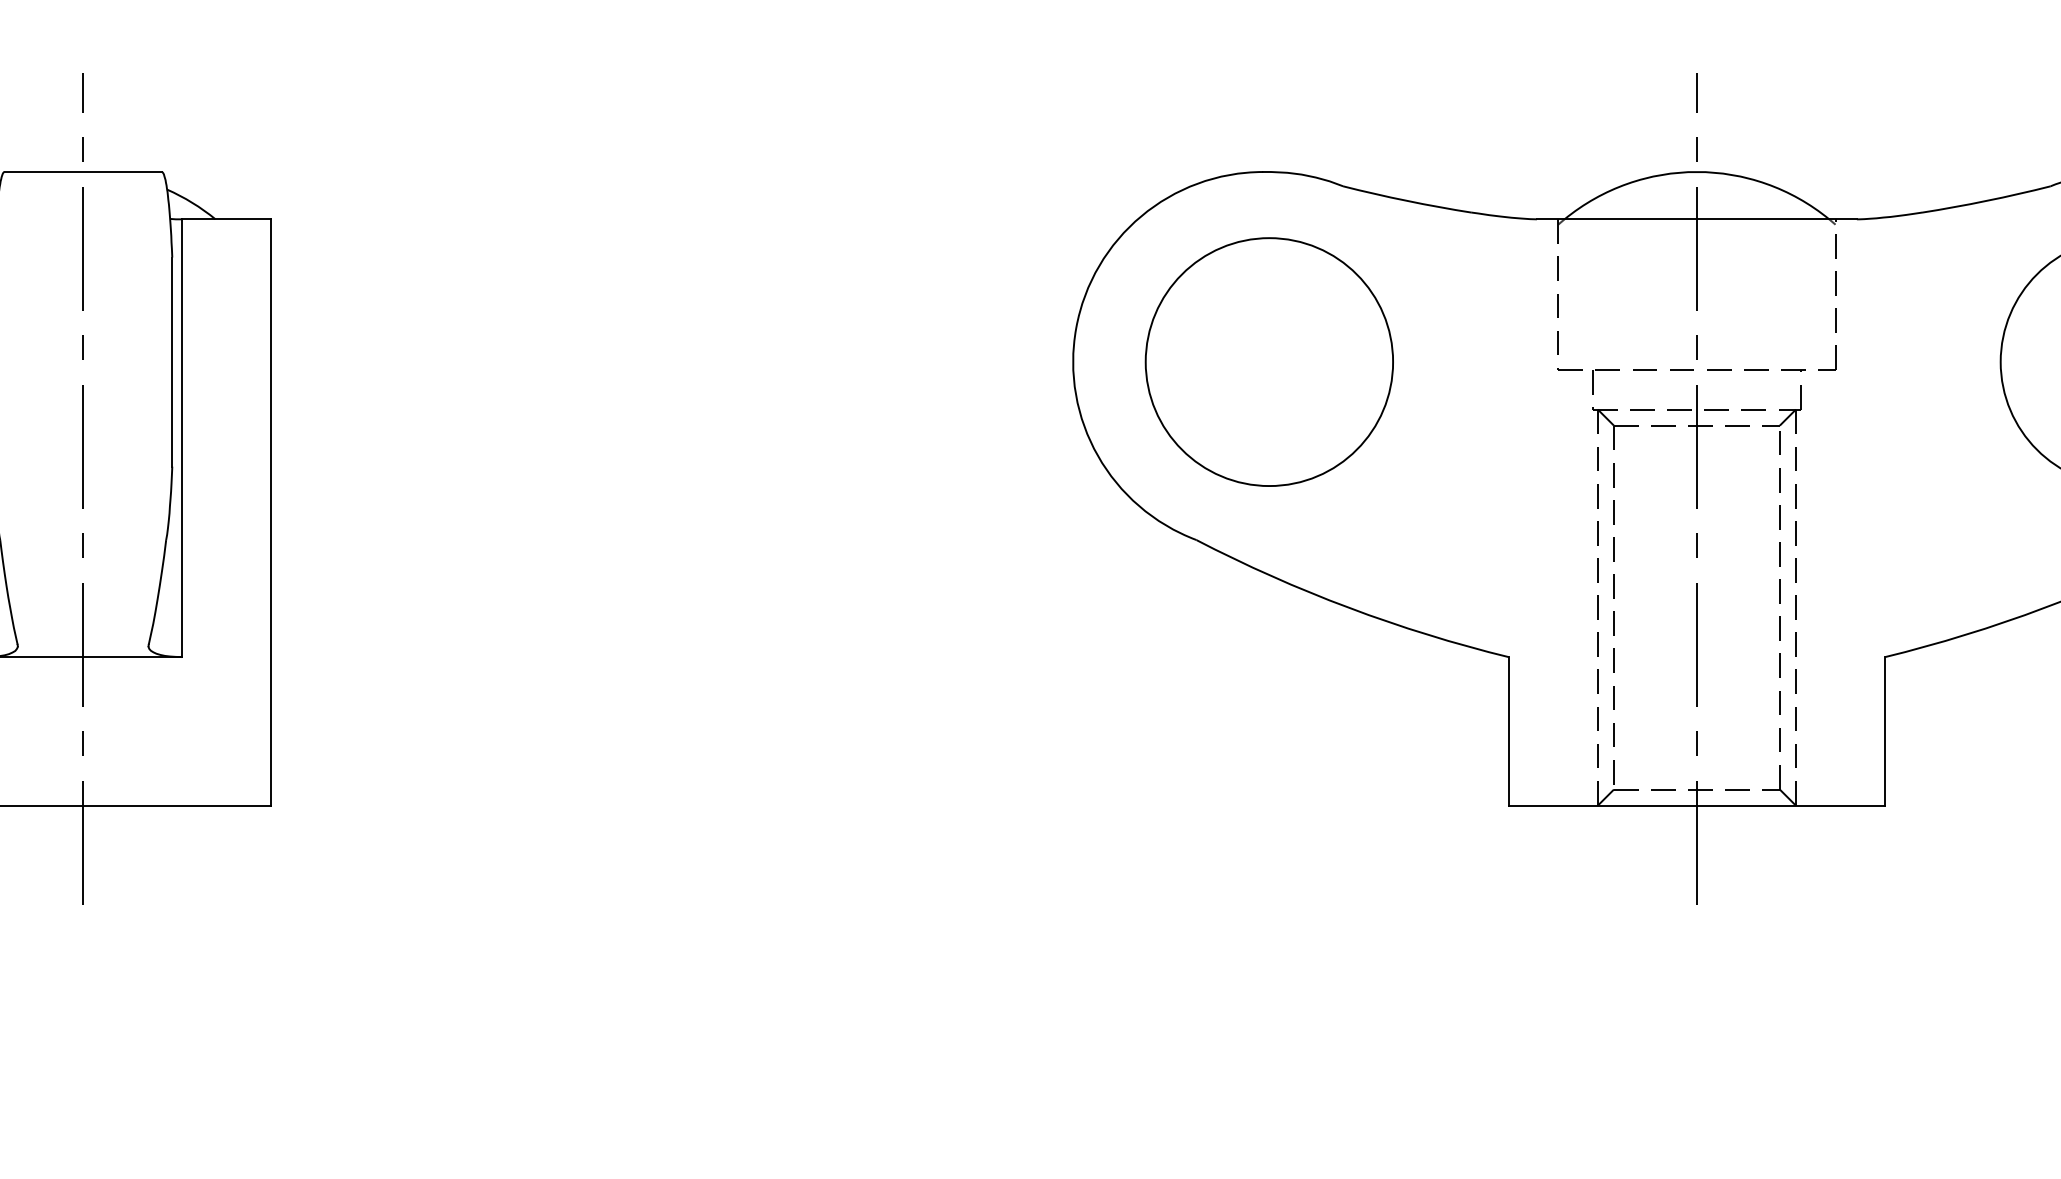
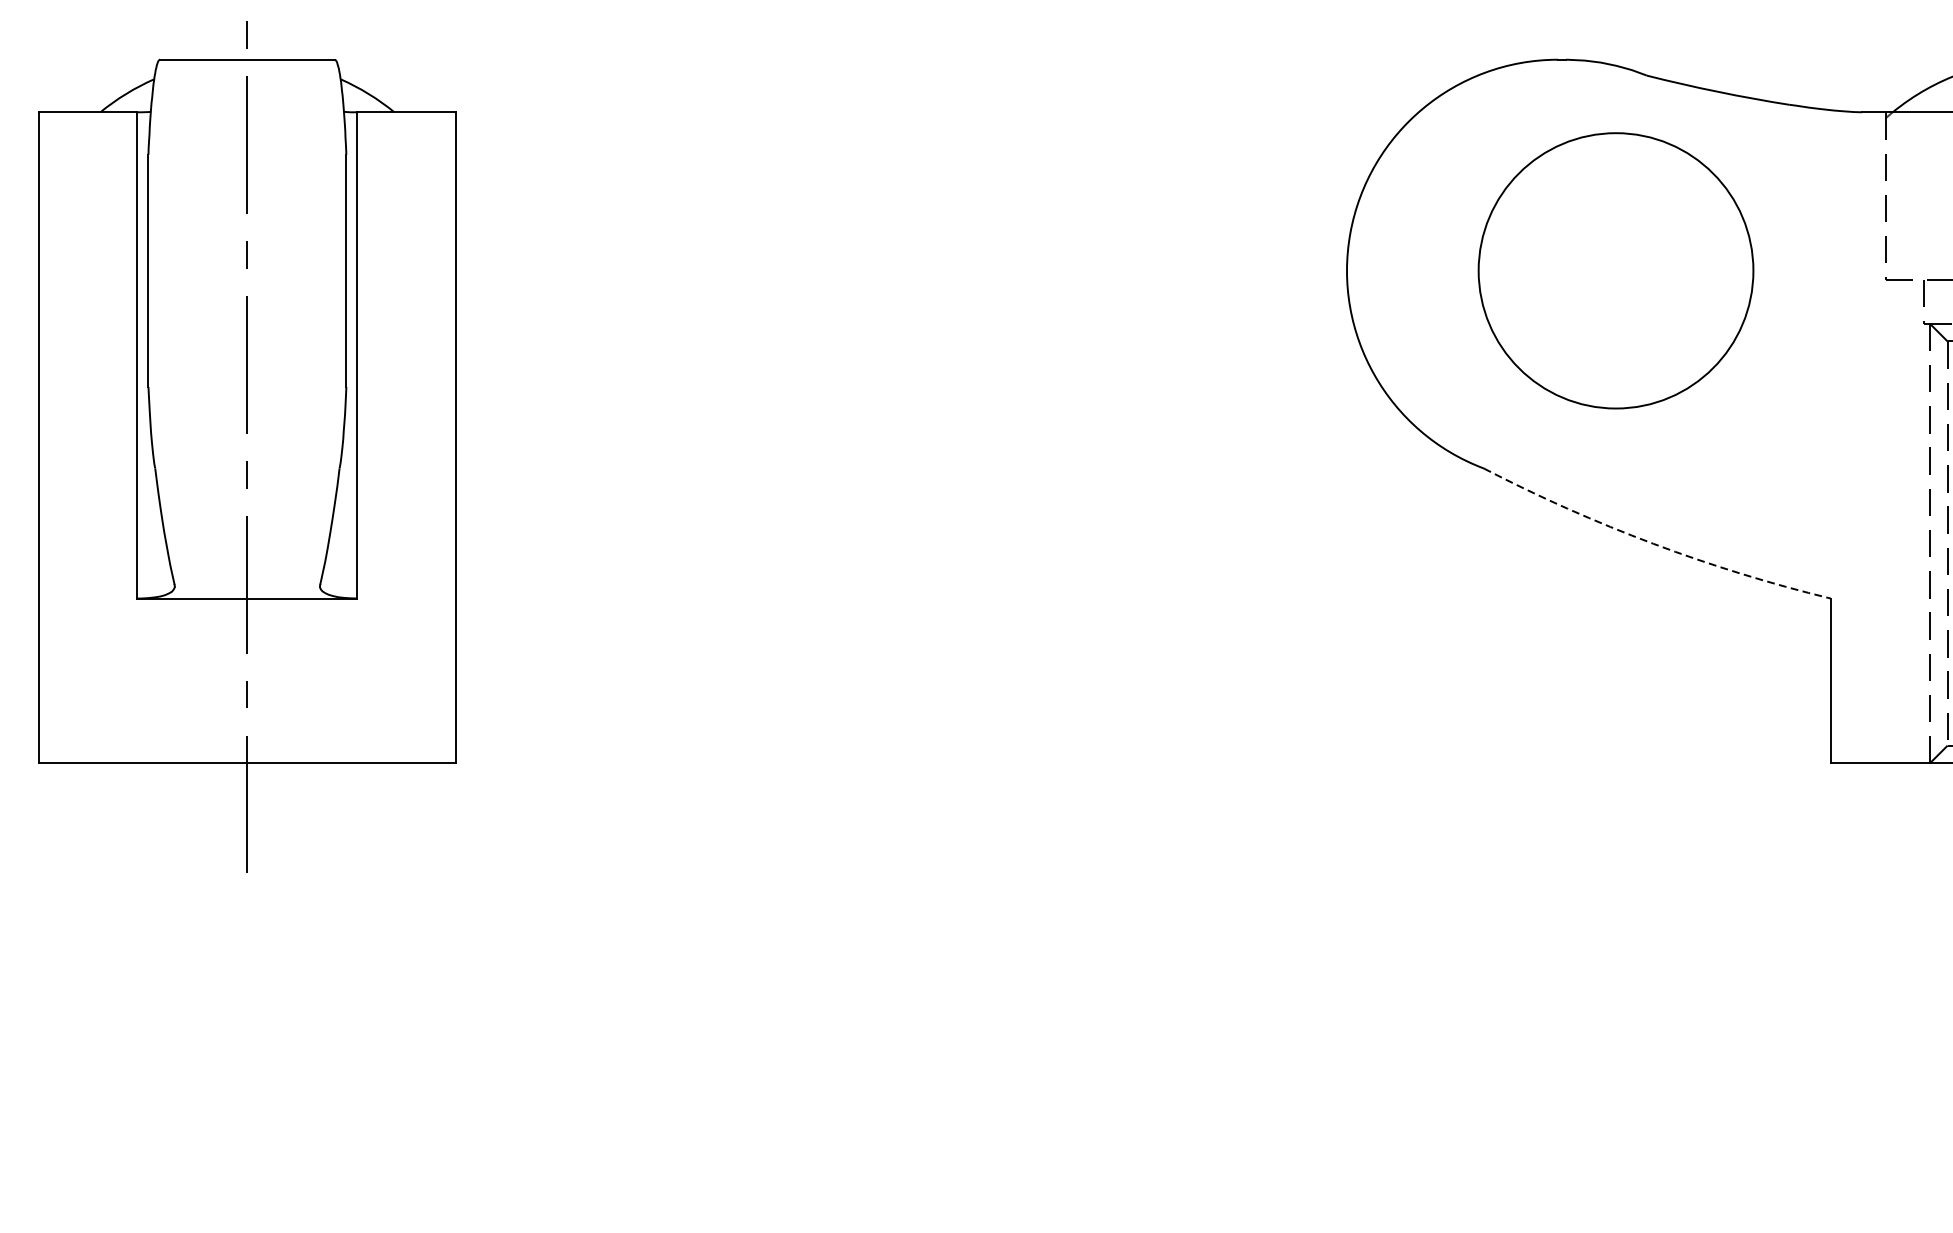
part: (1268, 361) -> (1615, 270), moved
arc: (1349, 607) -> (1653, 543), solid -> dashed

